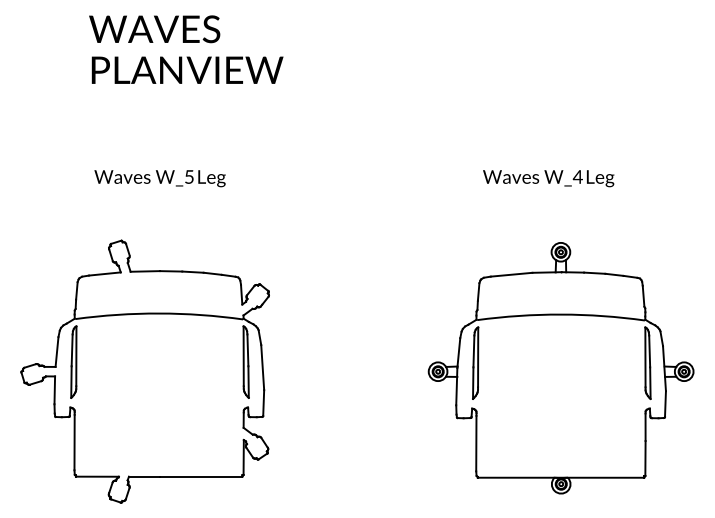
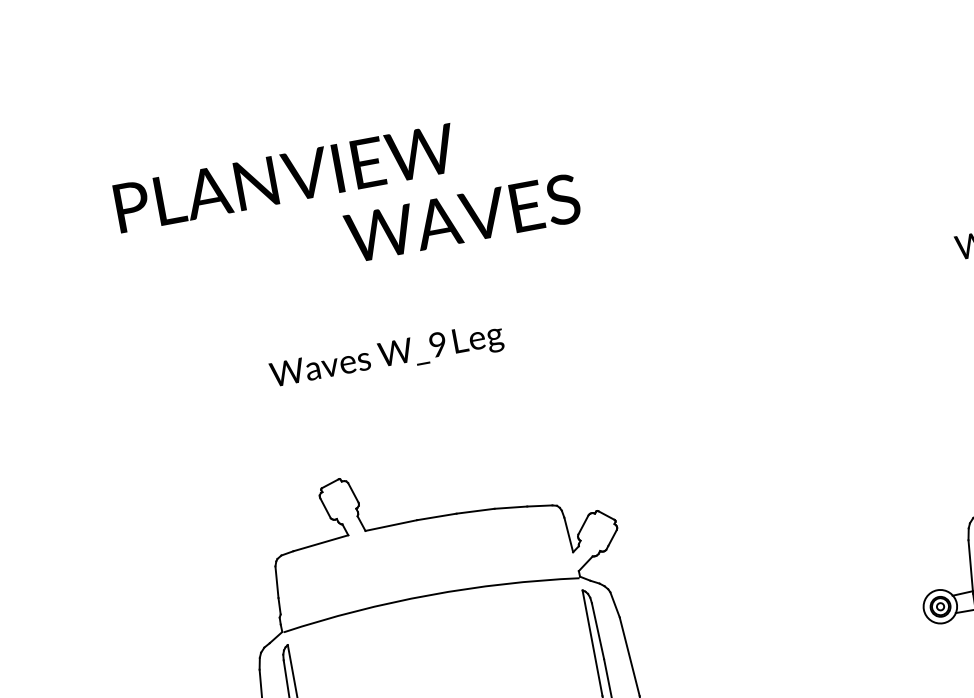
text: (154, 29) -> (462, 218), moved
text: (187, 69) -> (285, 176), moved
text: (189, 176) -> (438, 343), W_5 -> W_9

